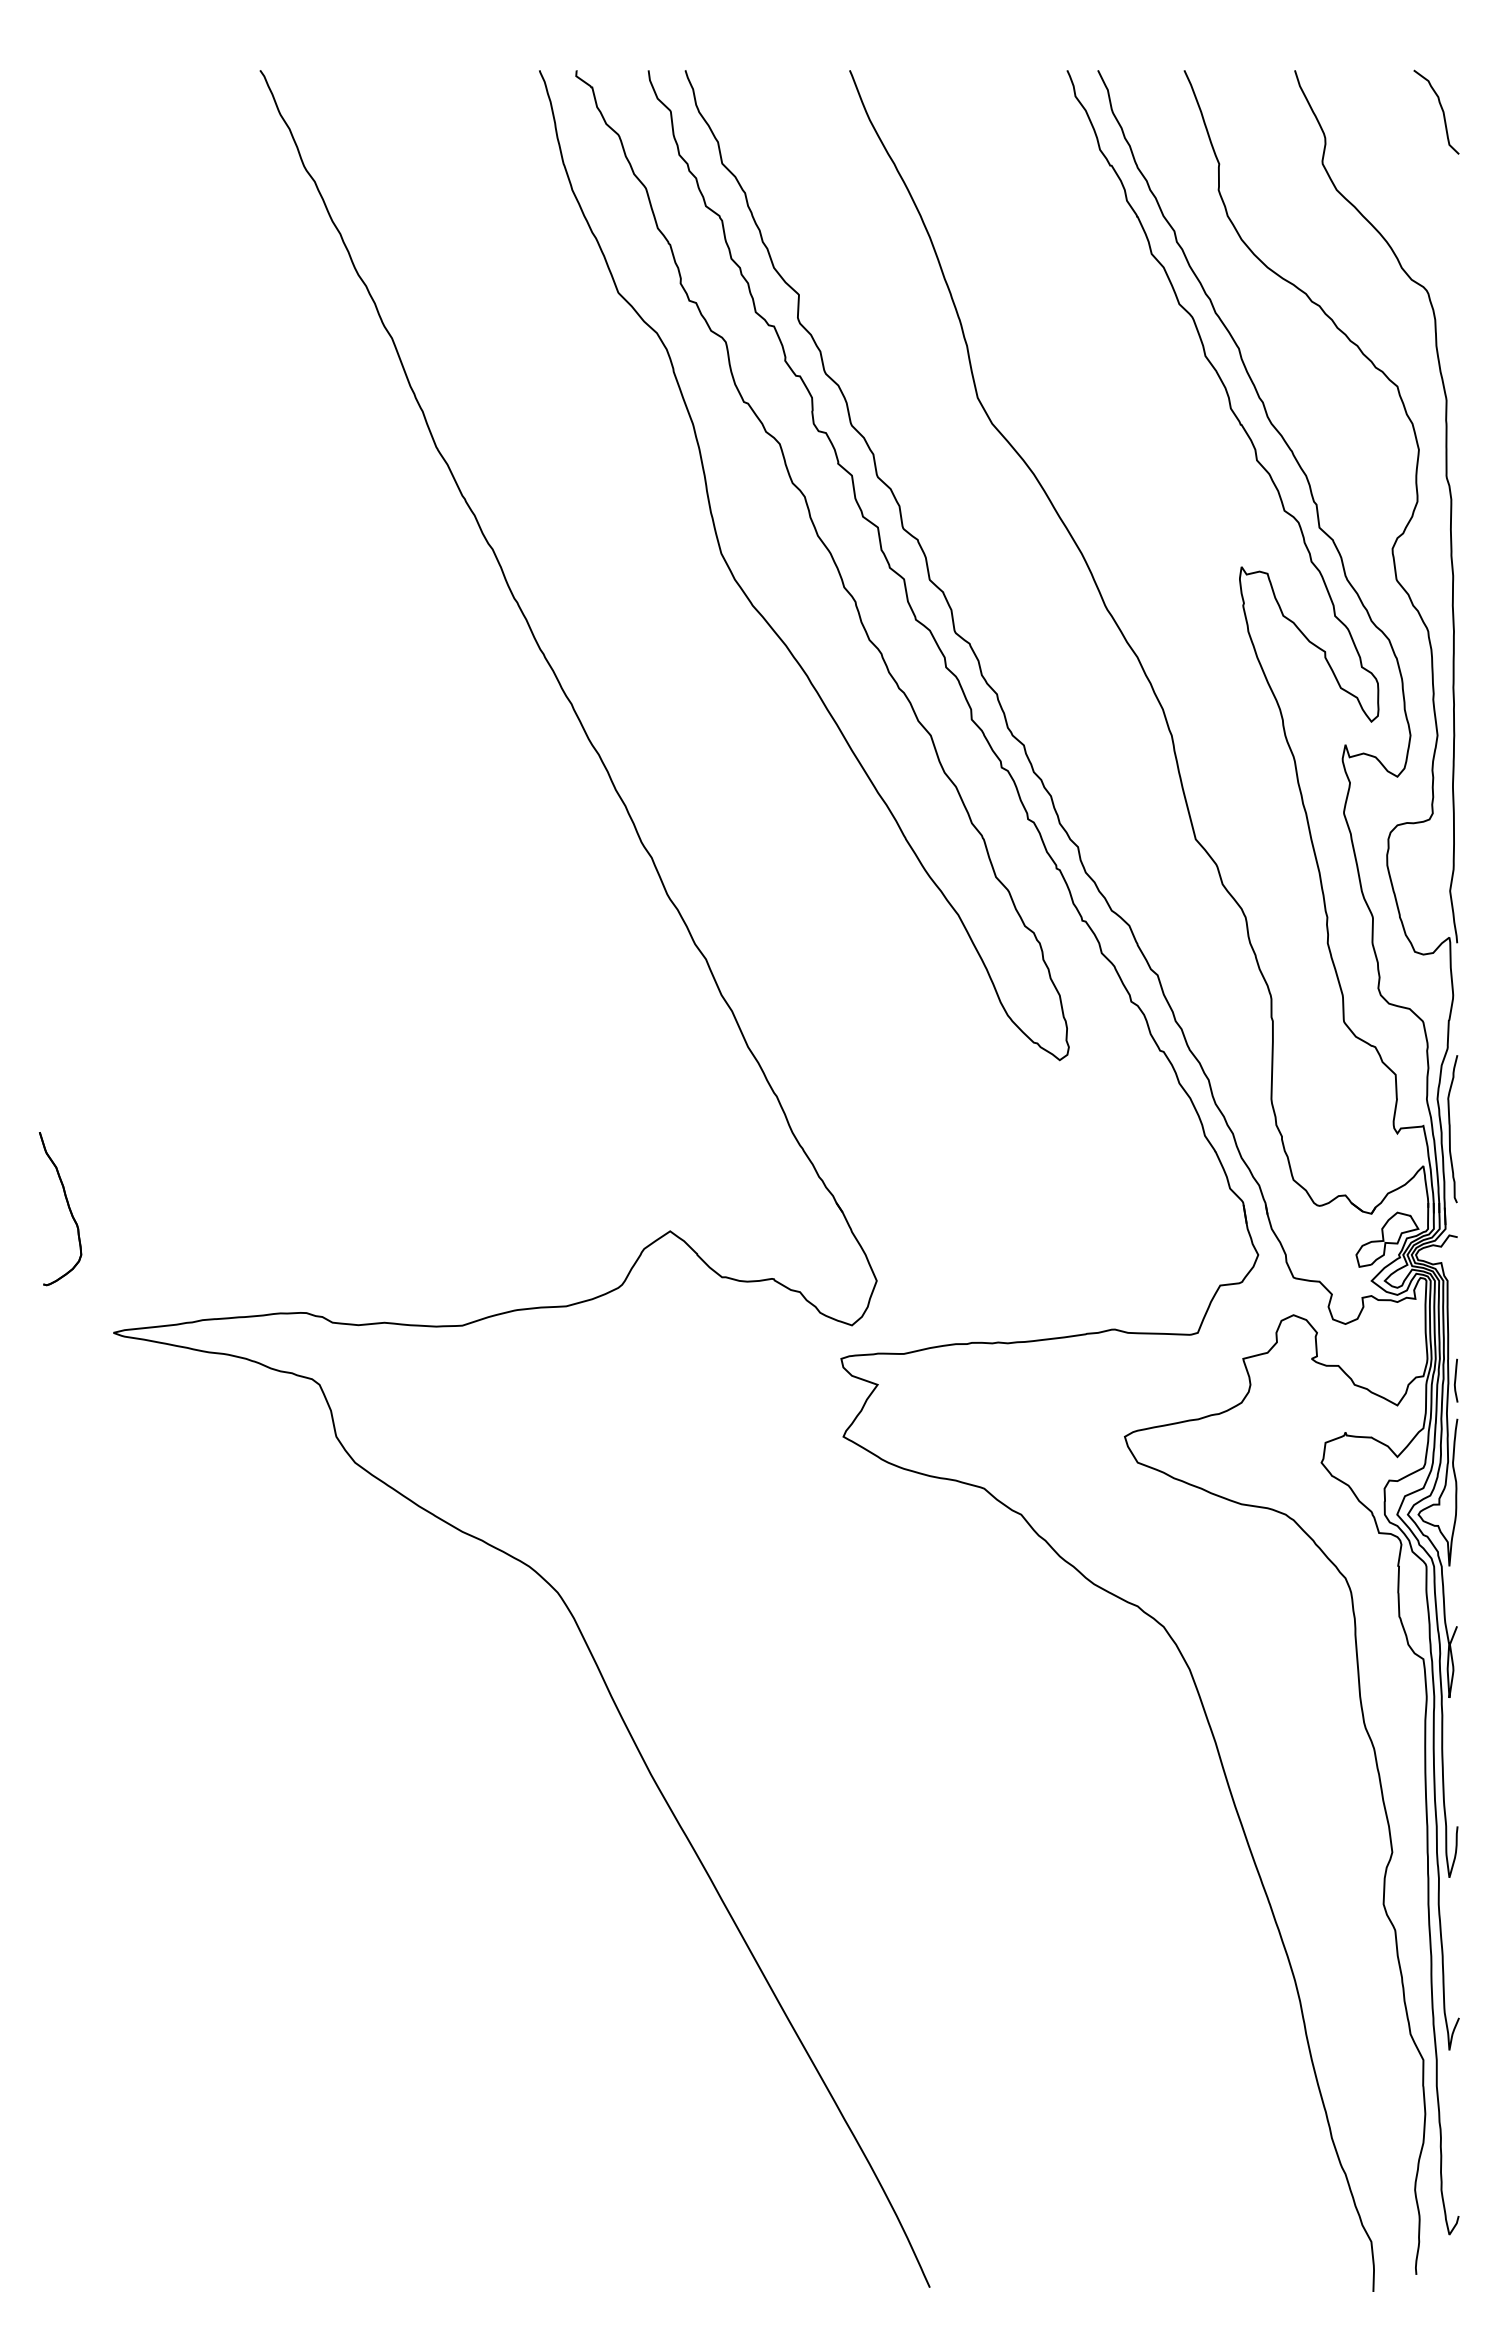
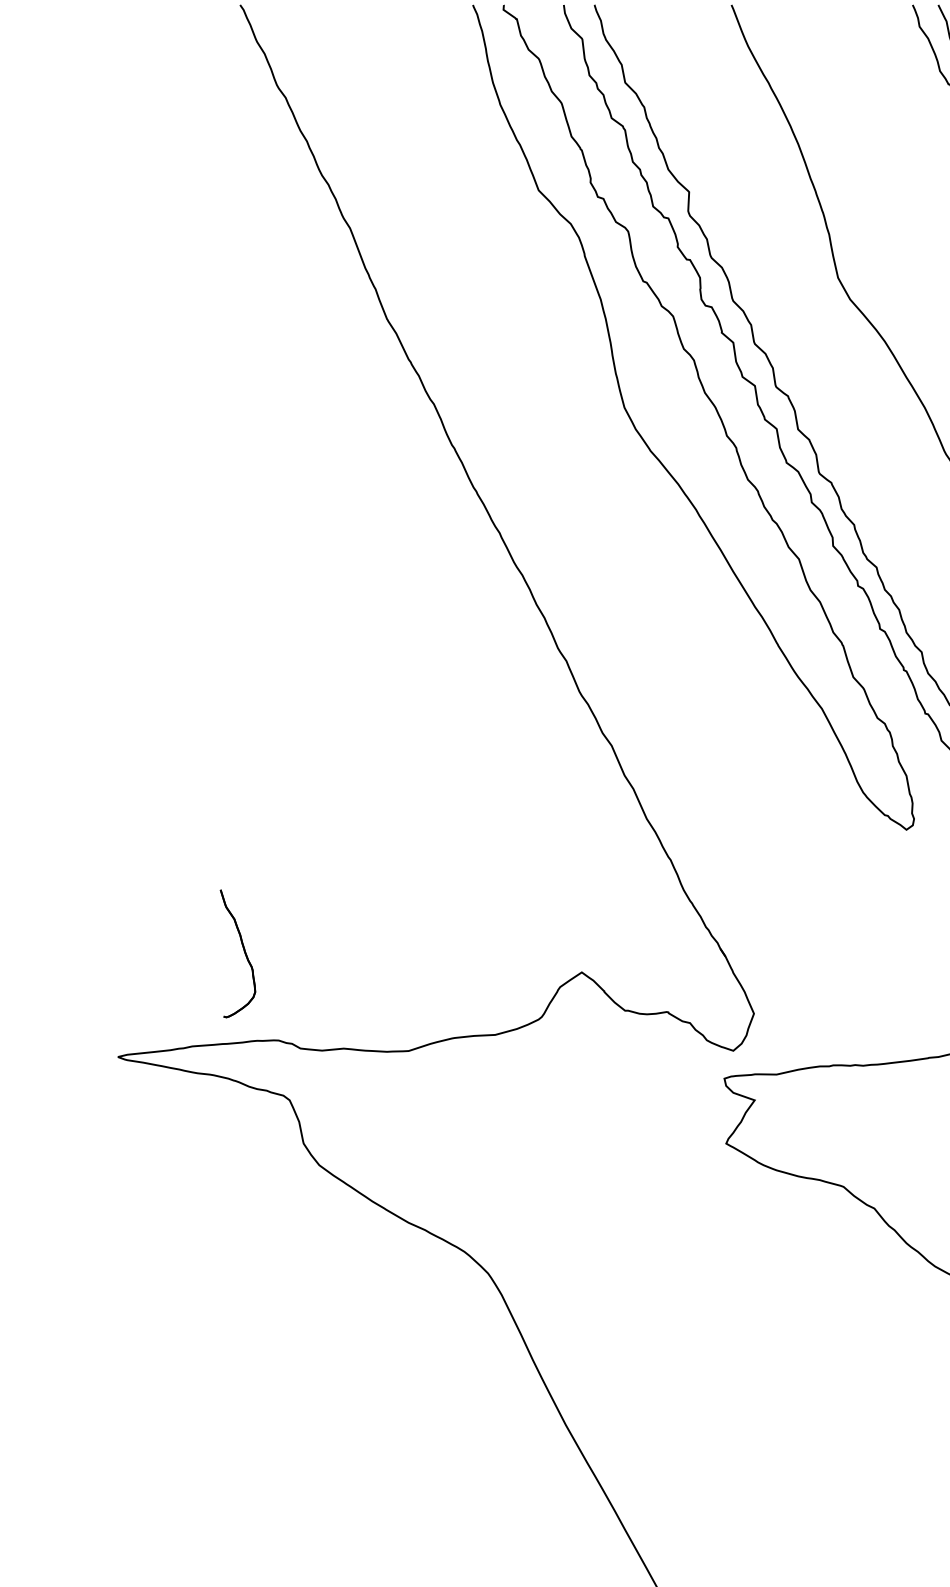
part: (67, 1206) -> (243, 951), moved

